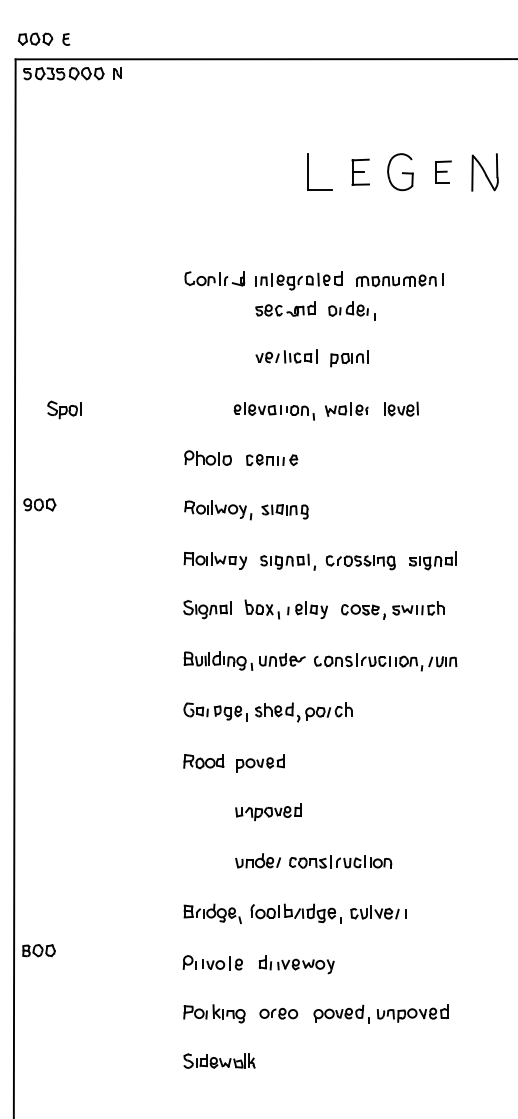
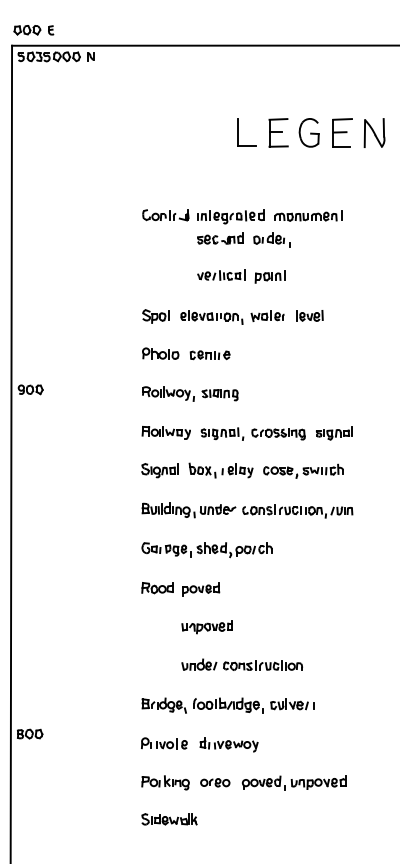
part: (360, 171) -> (278, 132), size x1.43
part: (443, 171) -> (342, 132), size x1.67
part: (64, 409) -> (155, 316), moved

